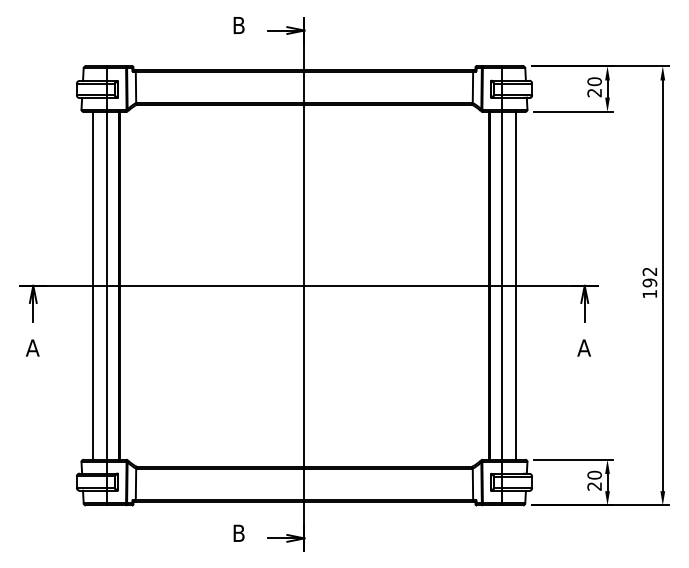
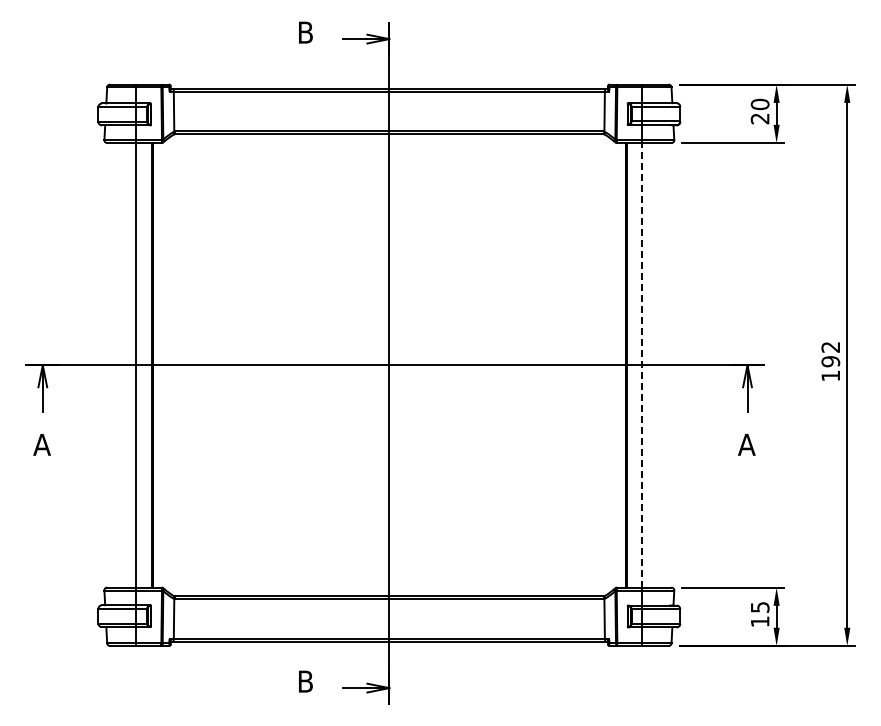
line: (92, 285) -> (118, 365), removed
line: (502, 285) -> (642, 364), solid -> dashed
line: (515, 285) -> (659, 365), removed
text: (594, 480) -> (759, 614), 20 -> 15

